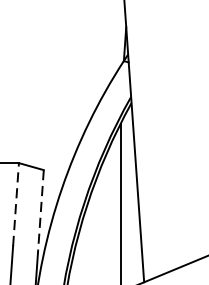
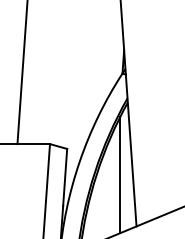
line: (15, 204) -> (47, 172), dashed -> solid
line: (41, 211) -> (65, 177), dashed -> solid

